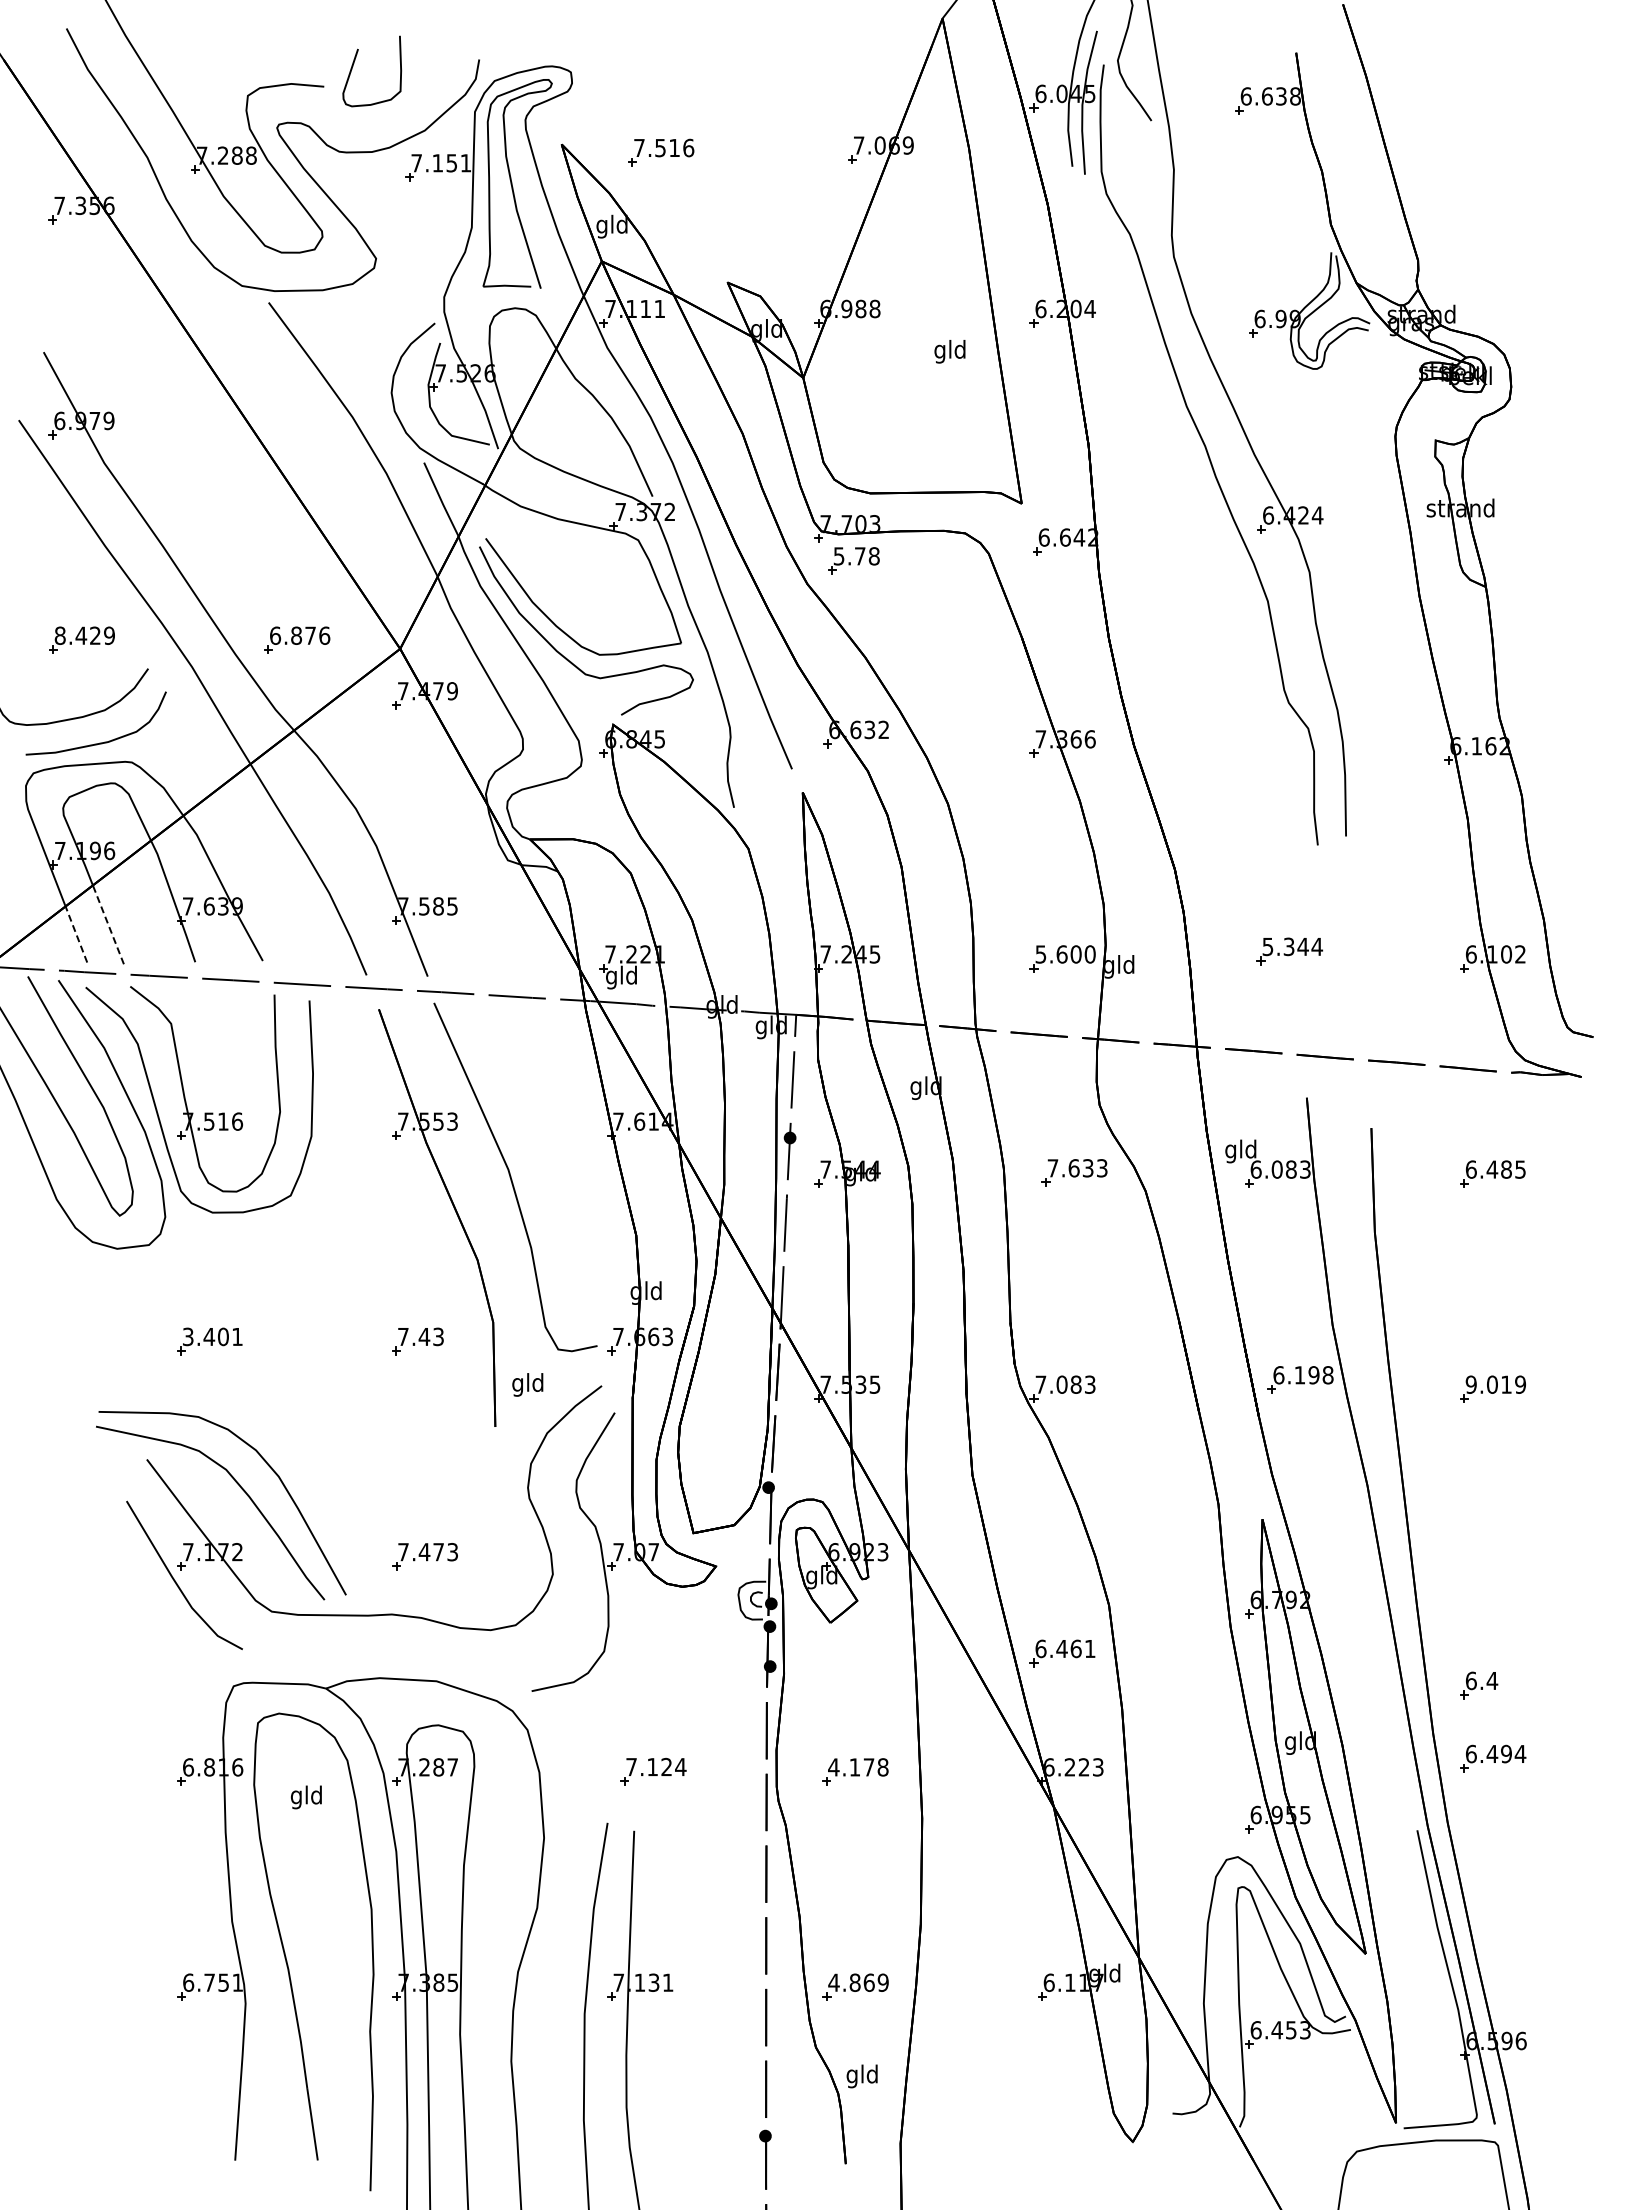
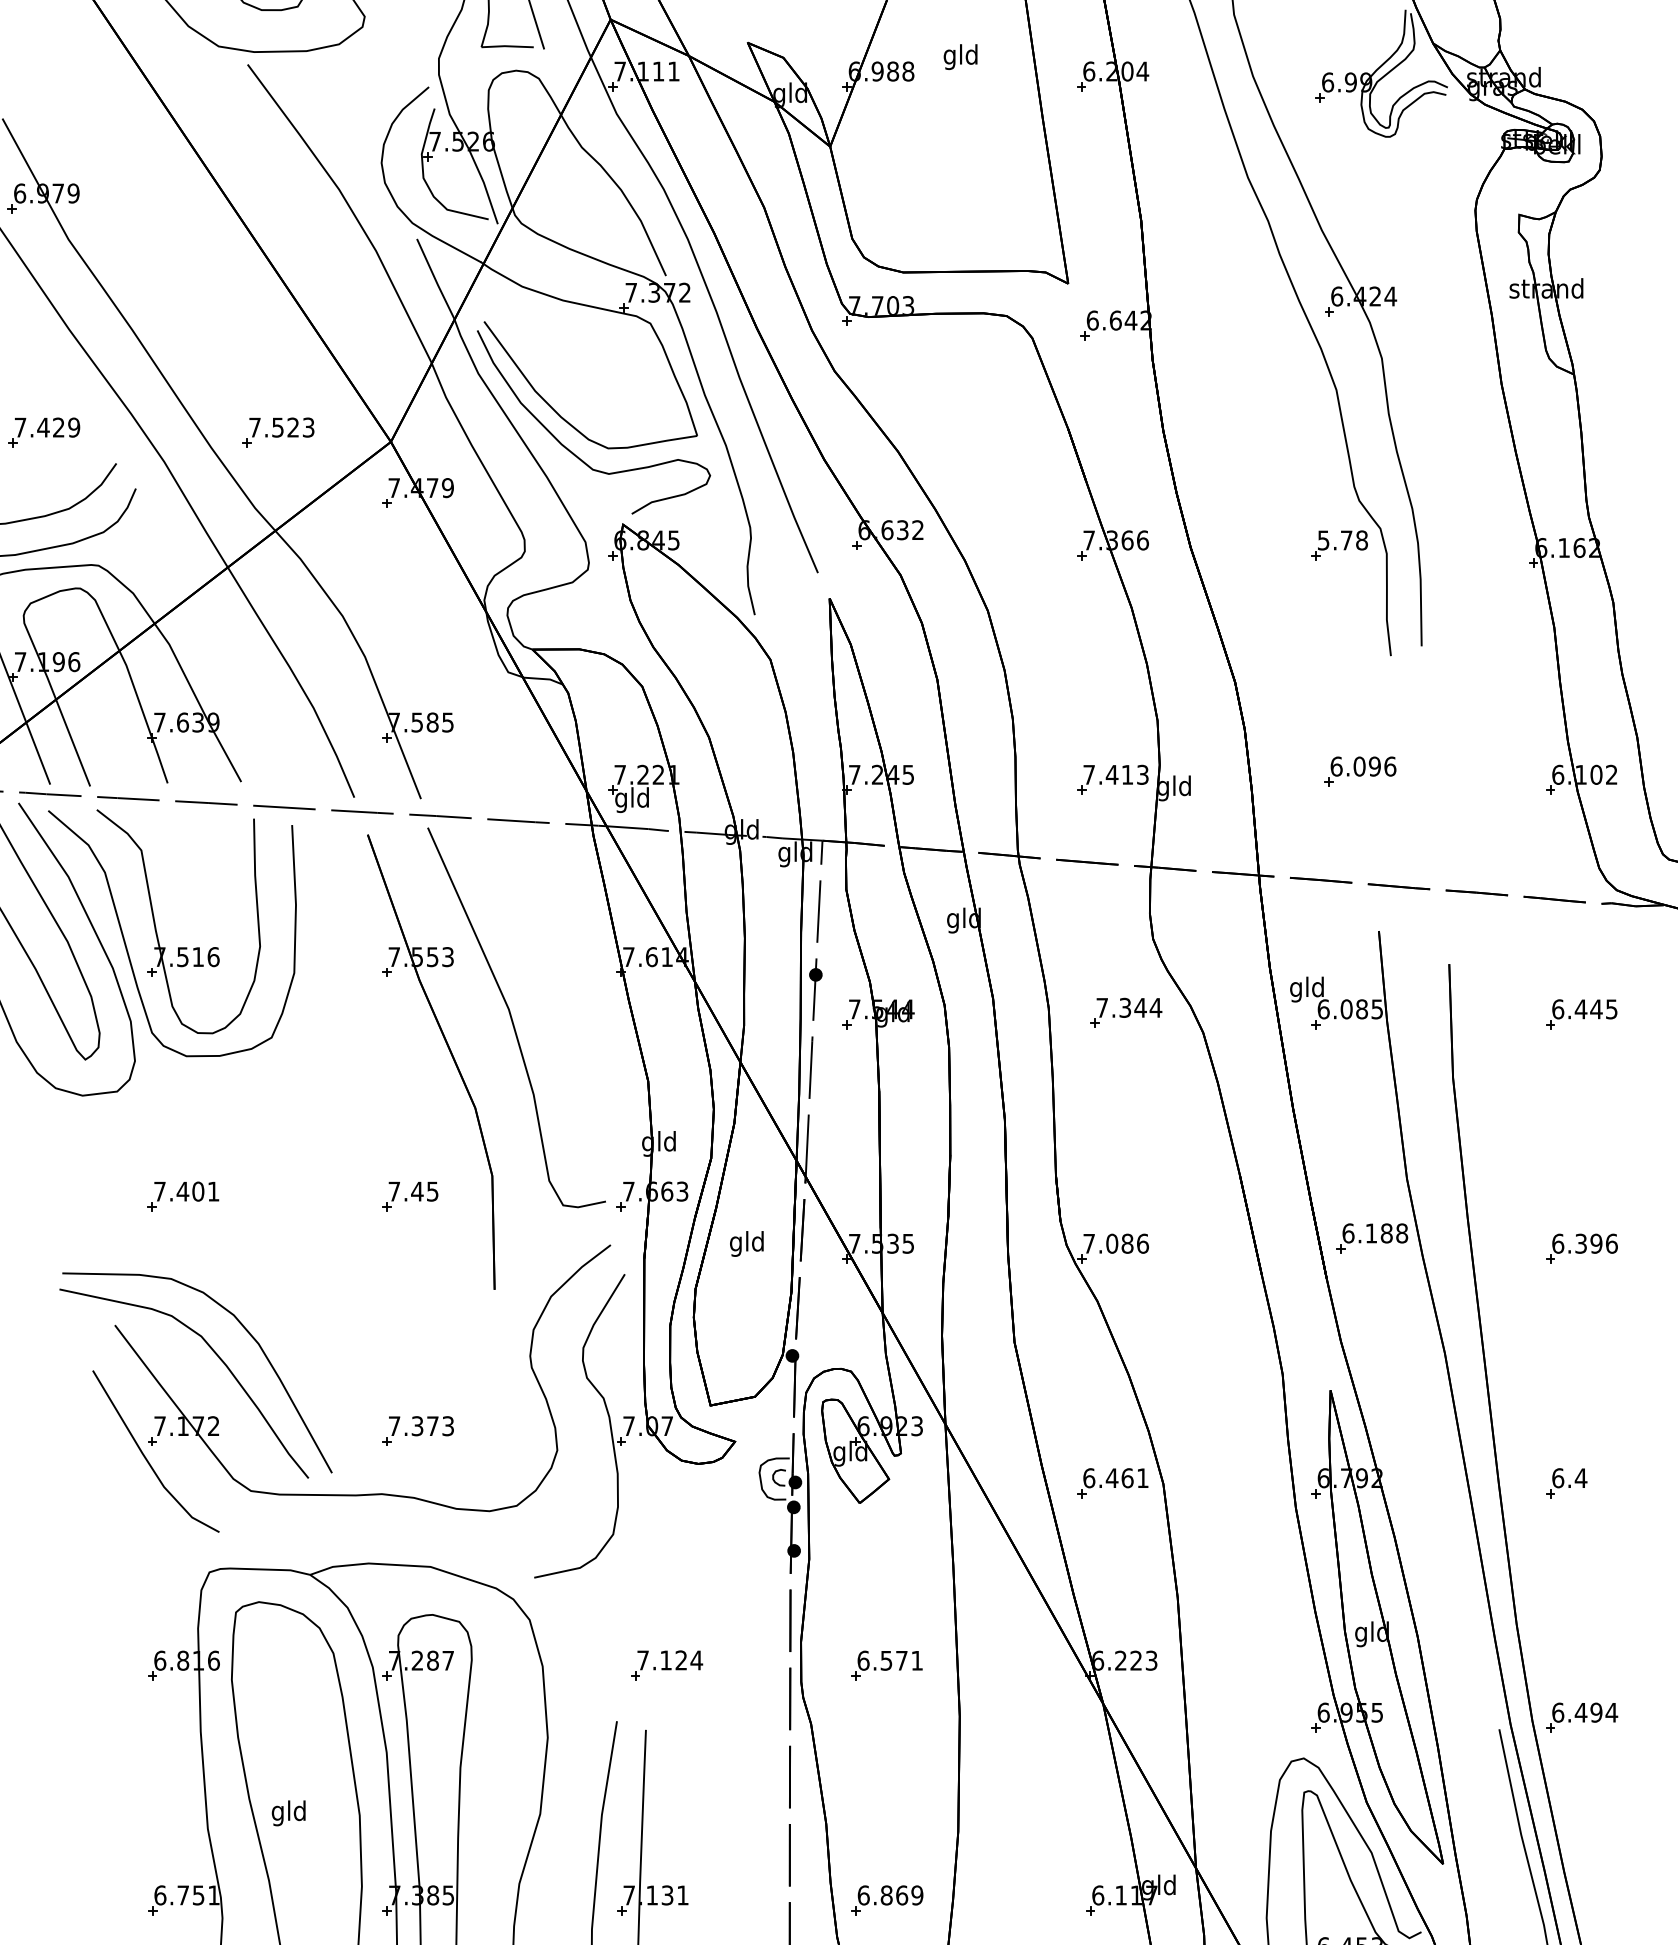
text: (949, 351) -> (960, 56), moved
part: (853, 560) -> (1339, 545), moved
text: (59, 635) -> (19, 427), 8.429 -> 7.429
text: (300, 635) -> (282, 427), 6.876 -> 7.523
line: (108, 924) -> (73, 742), dashed -> solid
line: (76, 934) -> (38, 753), dashed -> solid
text: (1292, 946) -> (1363, 766), 5.344 -> 6.096
text: (1065, 954) -> (1115, 774), 5.600 -> 7.413
text: (1088, 1168) -> (1140, 1008), 7.633 -> 7.344
text: (1305, 1169) -> (1377, 1009), 6.083 -> 6.085
text: (1506, 1169) -> (1596, 1009), 6.485 -> 6.445
text: (188, 1336) -> (160, 1191), 3.401 -> 7.401
text: (438, 1336) -> (432, 1191), 7.43 -> 7.45
text: (1313, 1375) -> (1386, 1233), 6.198 -> 6.188
text: (527, 1384) -> (746, 1243), moved
text: (1089, 1384) -> (1142, 1243), 7.083 -> 7.086
text: (1495, 1384) -> (1584, 1243), 9.019 -> 6.396
text: (424, 1552) -> (417, 1426), 7.473 -> 7.373
part: (1062, 1653) -> (1112, 1483), moved
part: (1479, 1685) -> (1567, 1483), moved
part: (1493, 1758) -> (1582, 1717), moved
text: (858, 1767) -> (890, 1660), 4.178 -> 6.571
text: (306, 1797) -> (288, 1813), moved
text: (833, 1982) -> (863, 1895), 4.869 -> 6.869

